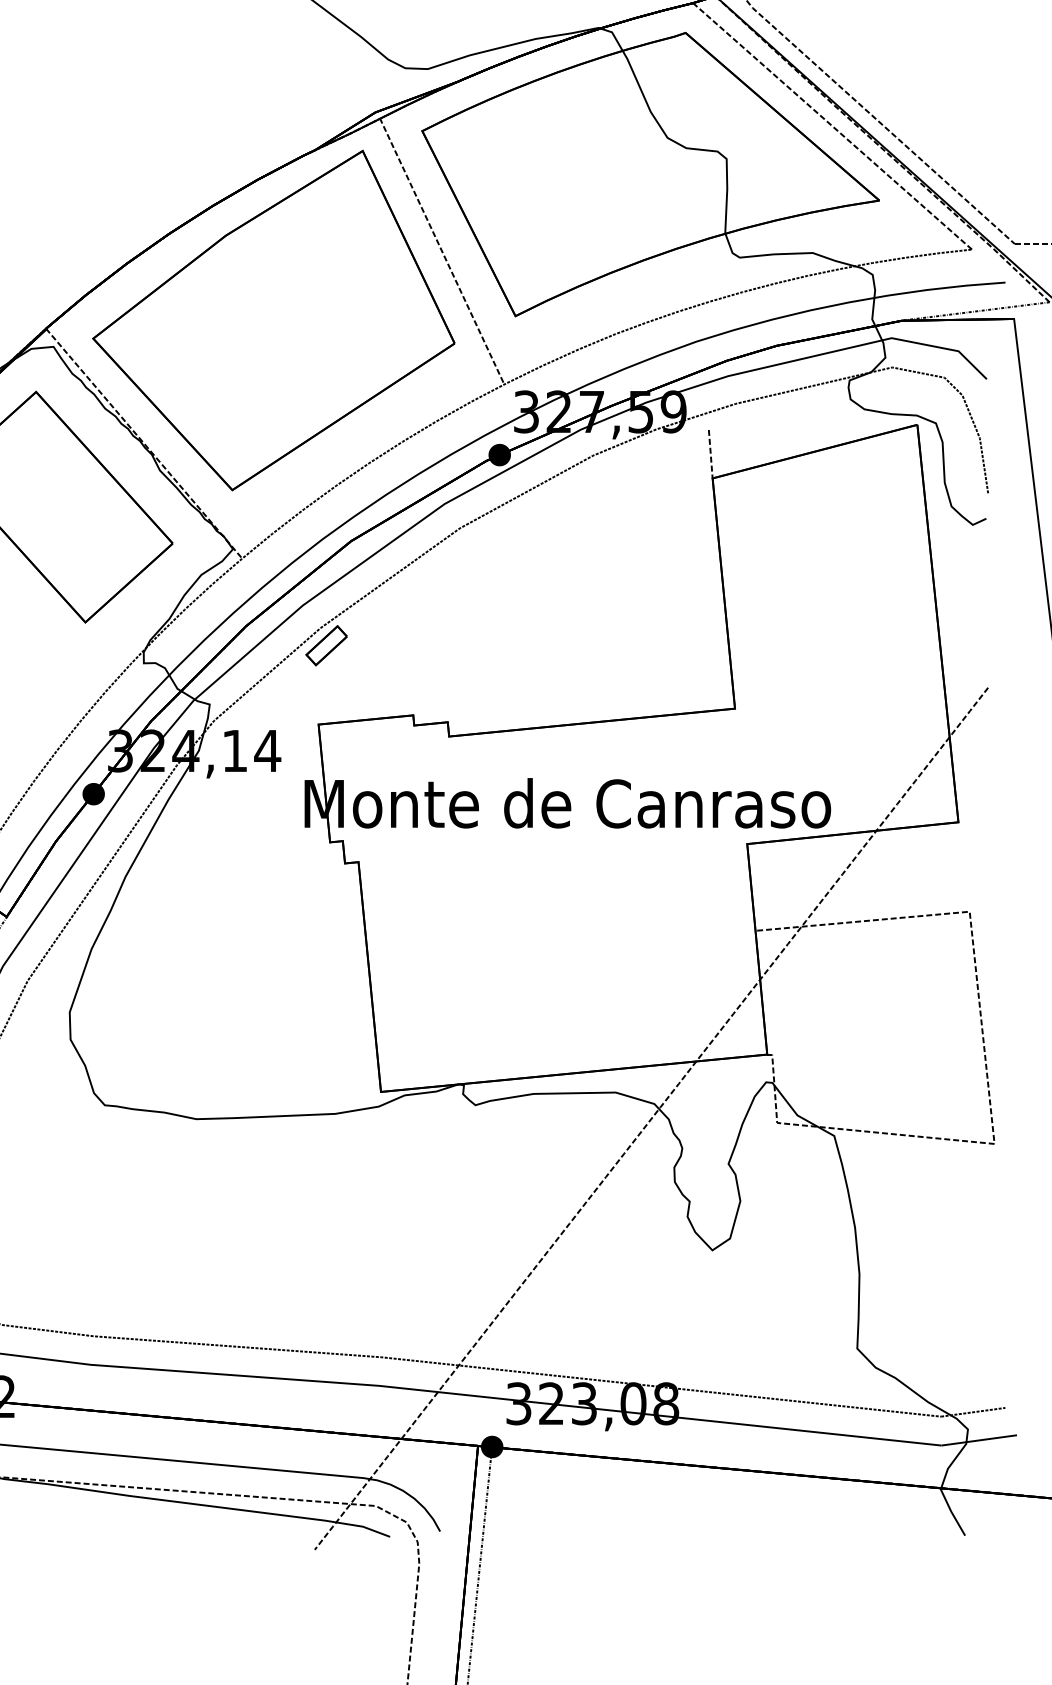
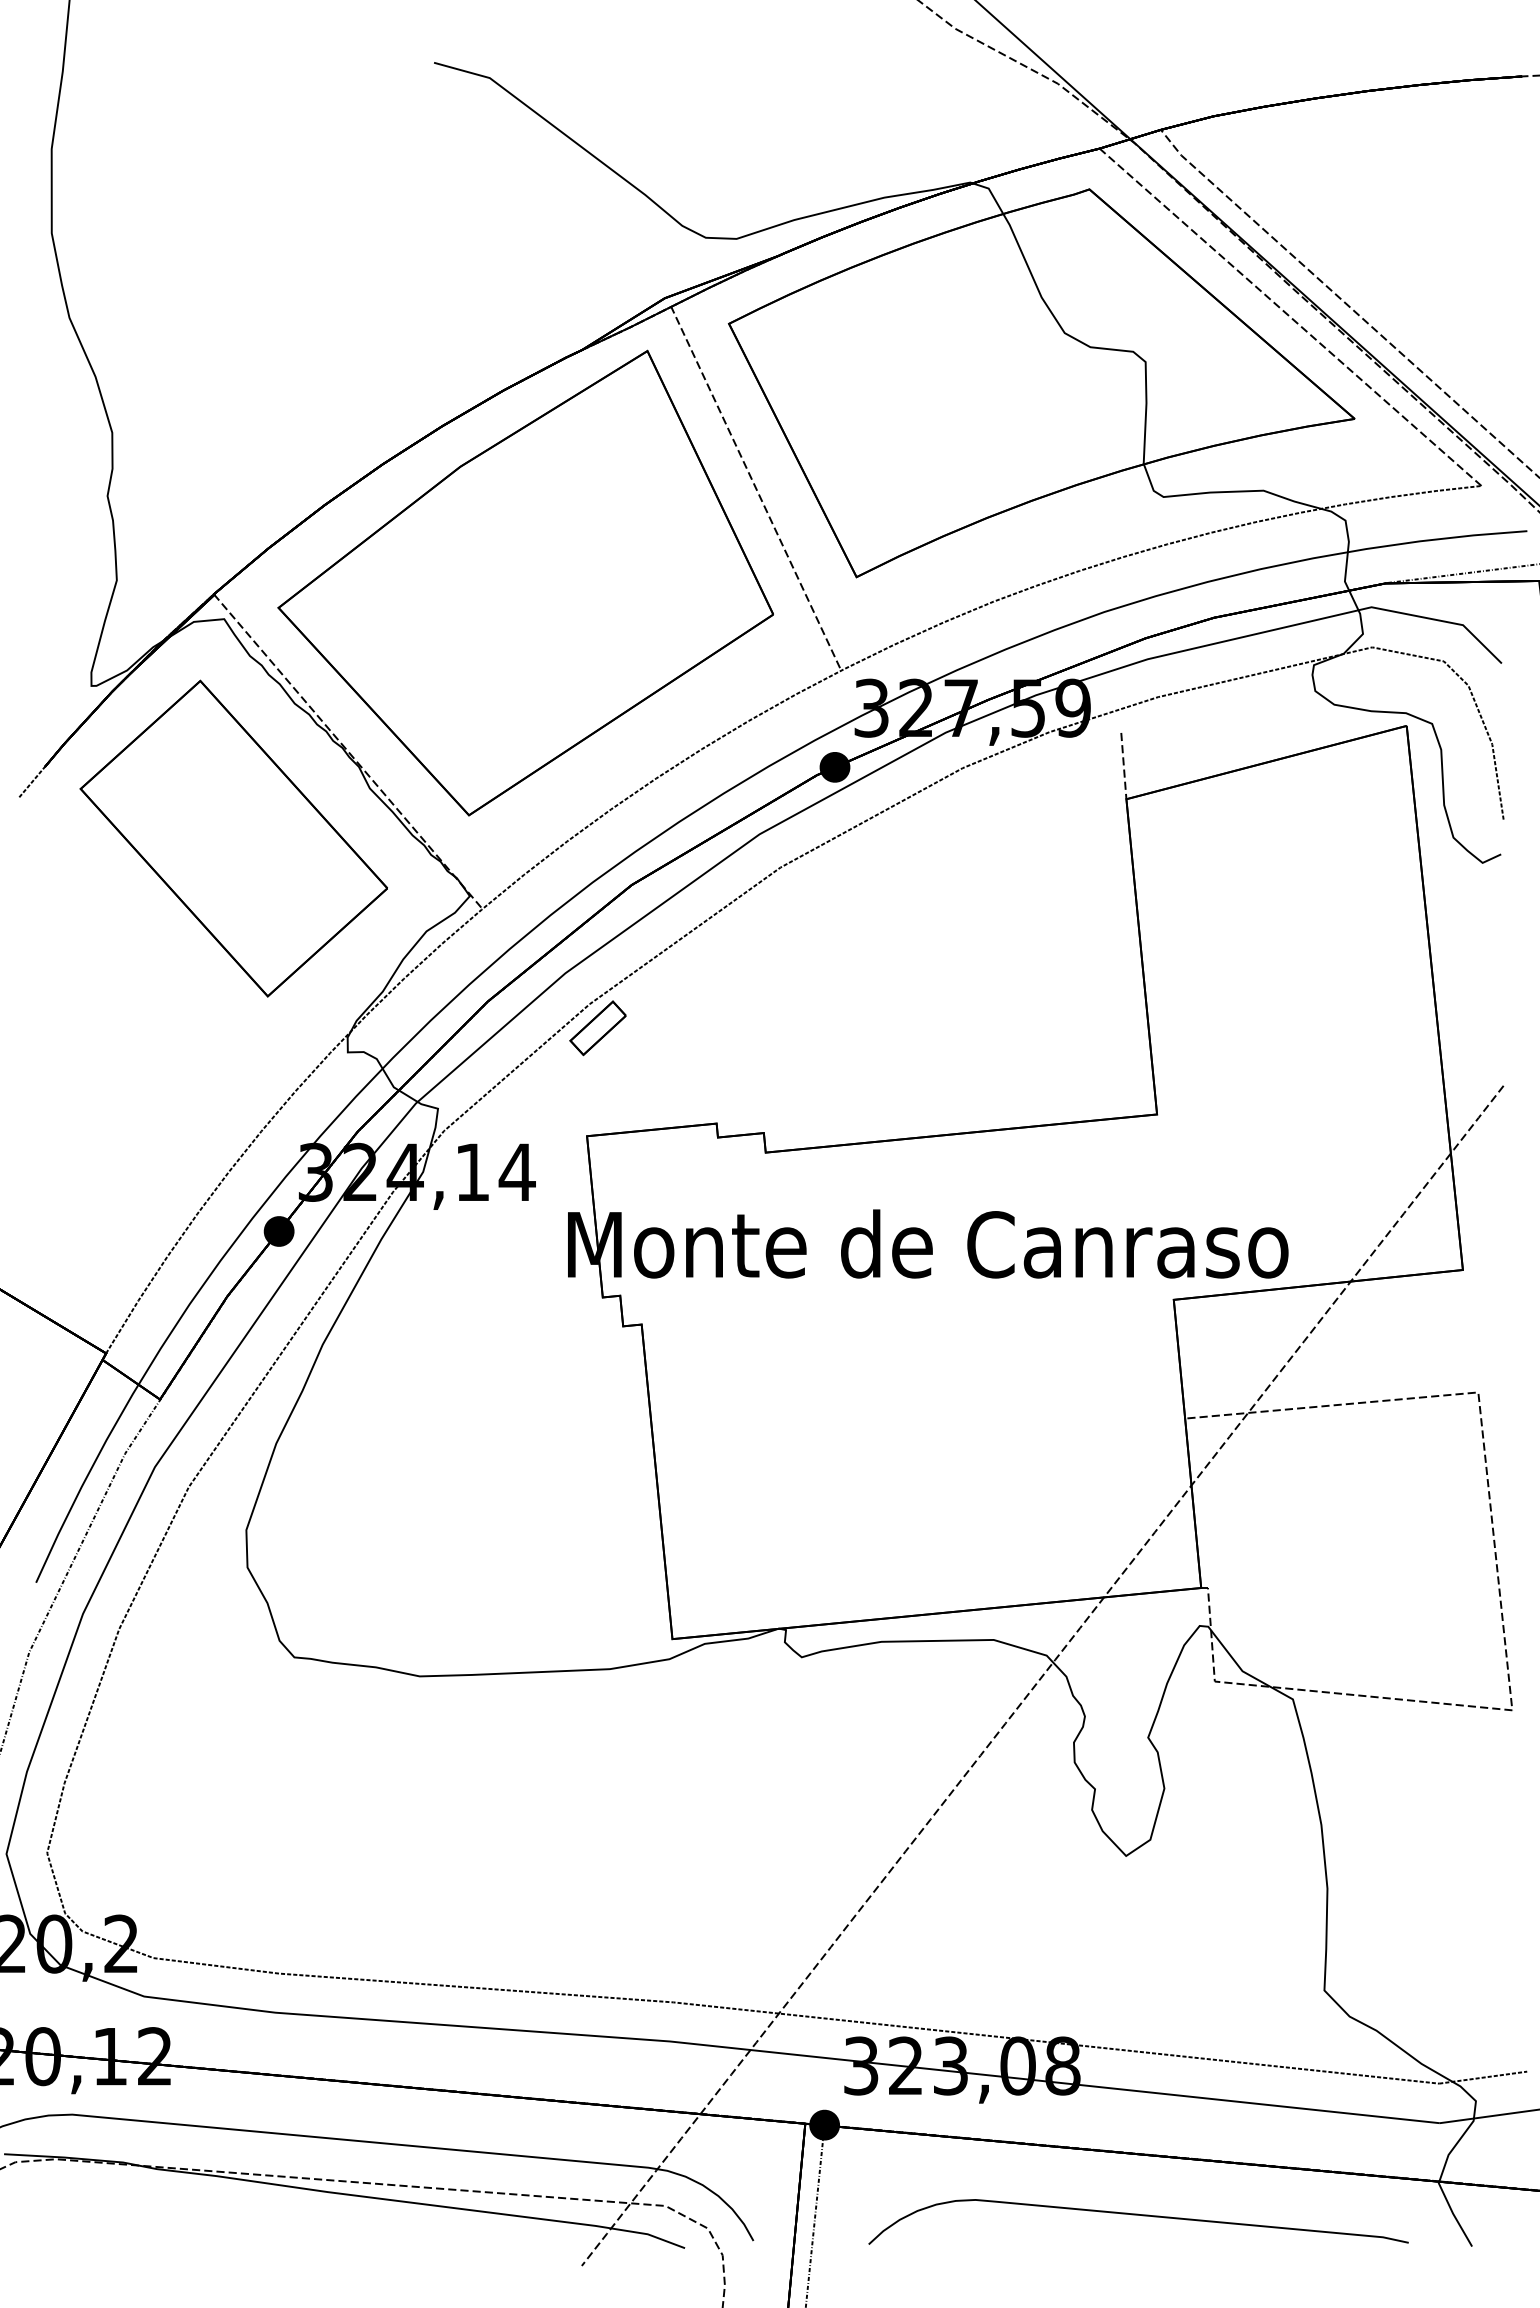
curve: (721, 1512) -> (1138, 2215), added

